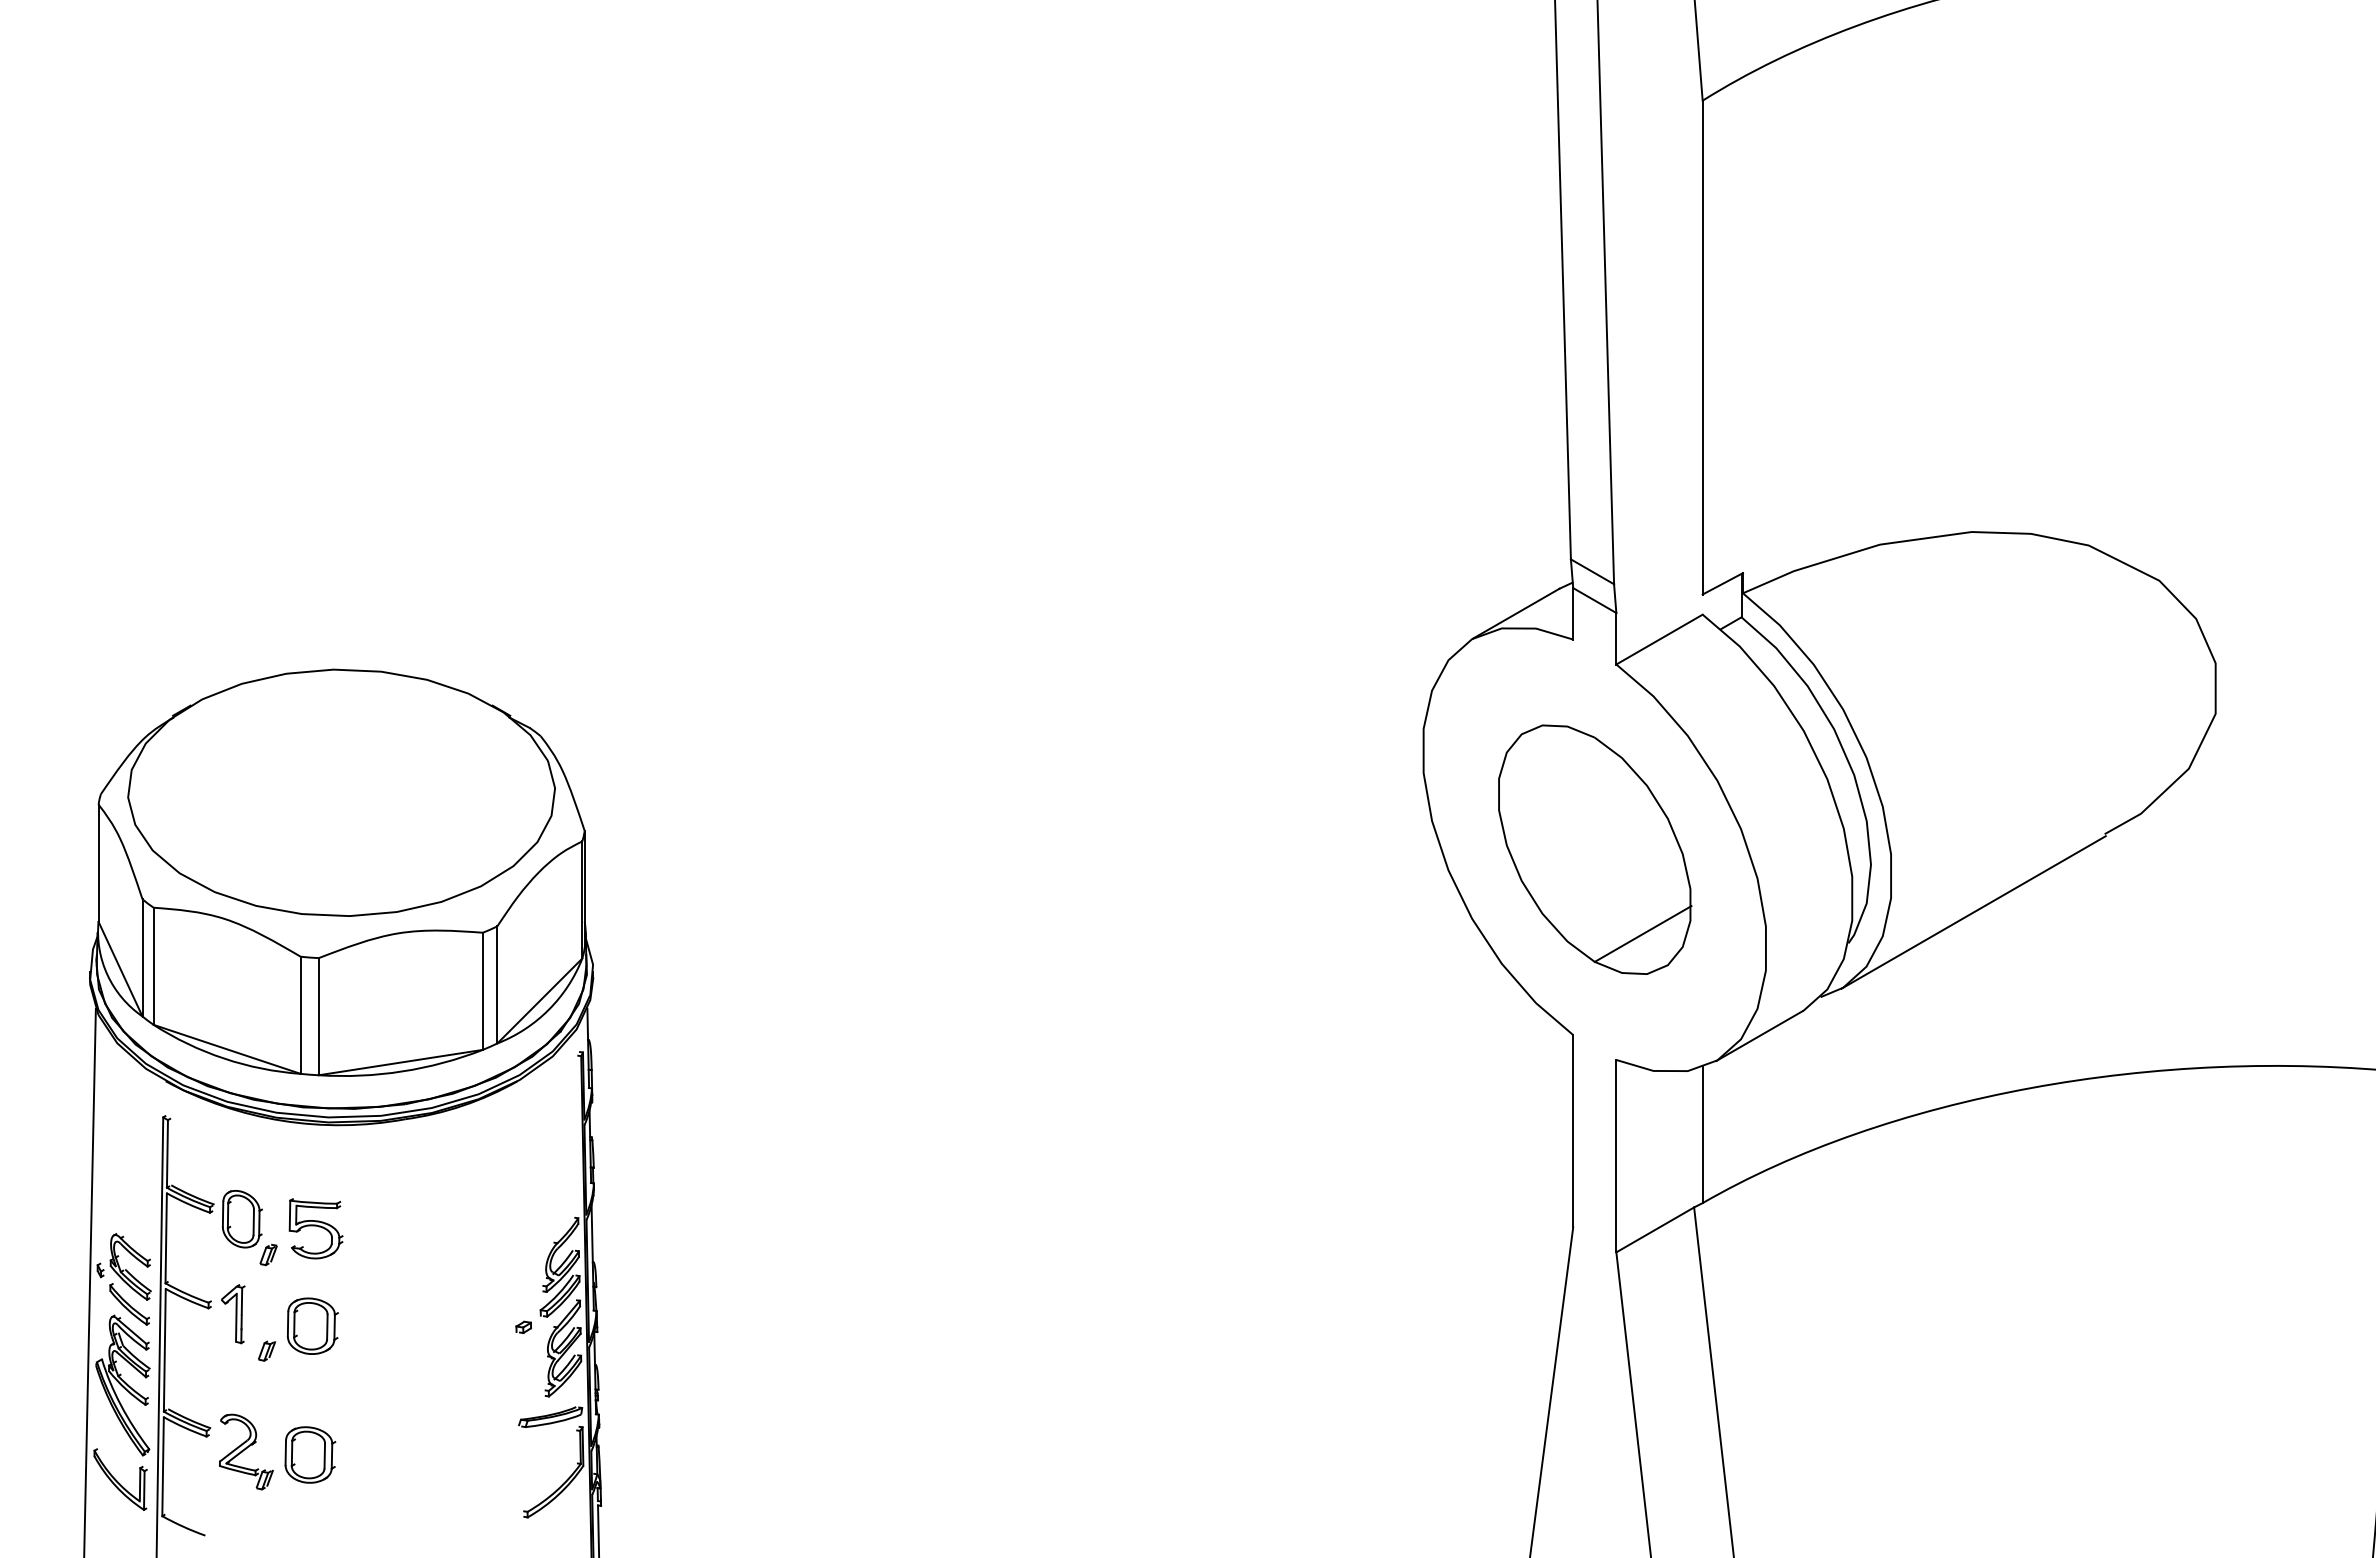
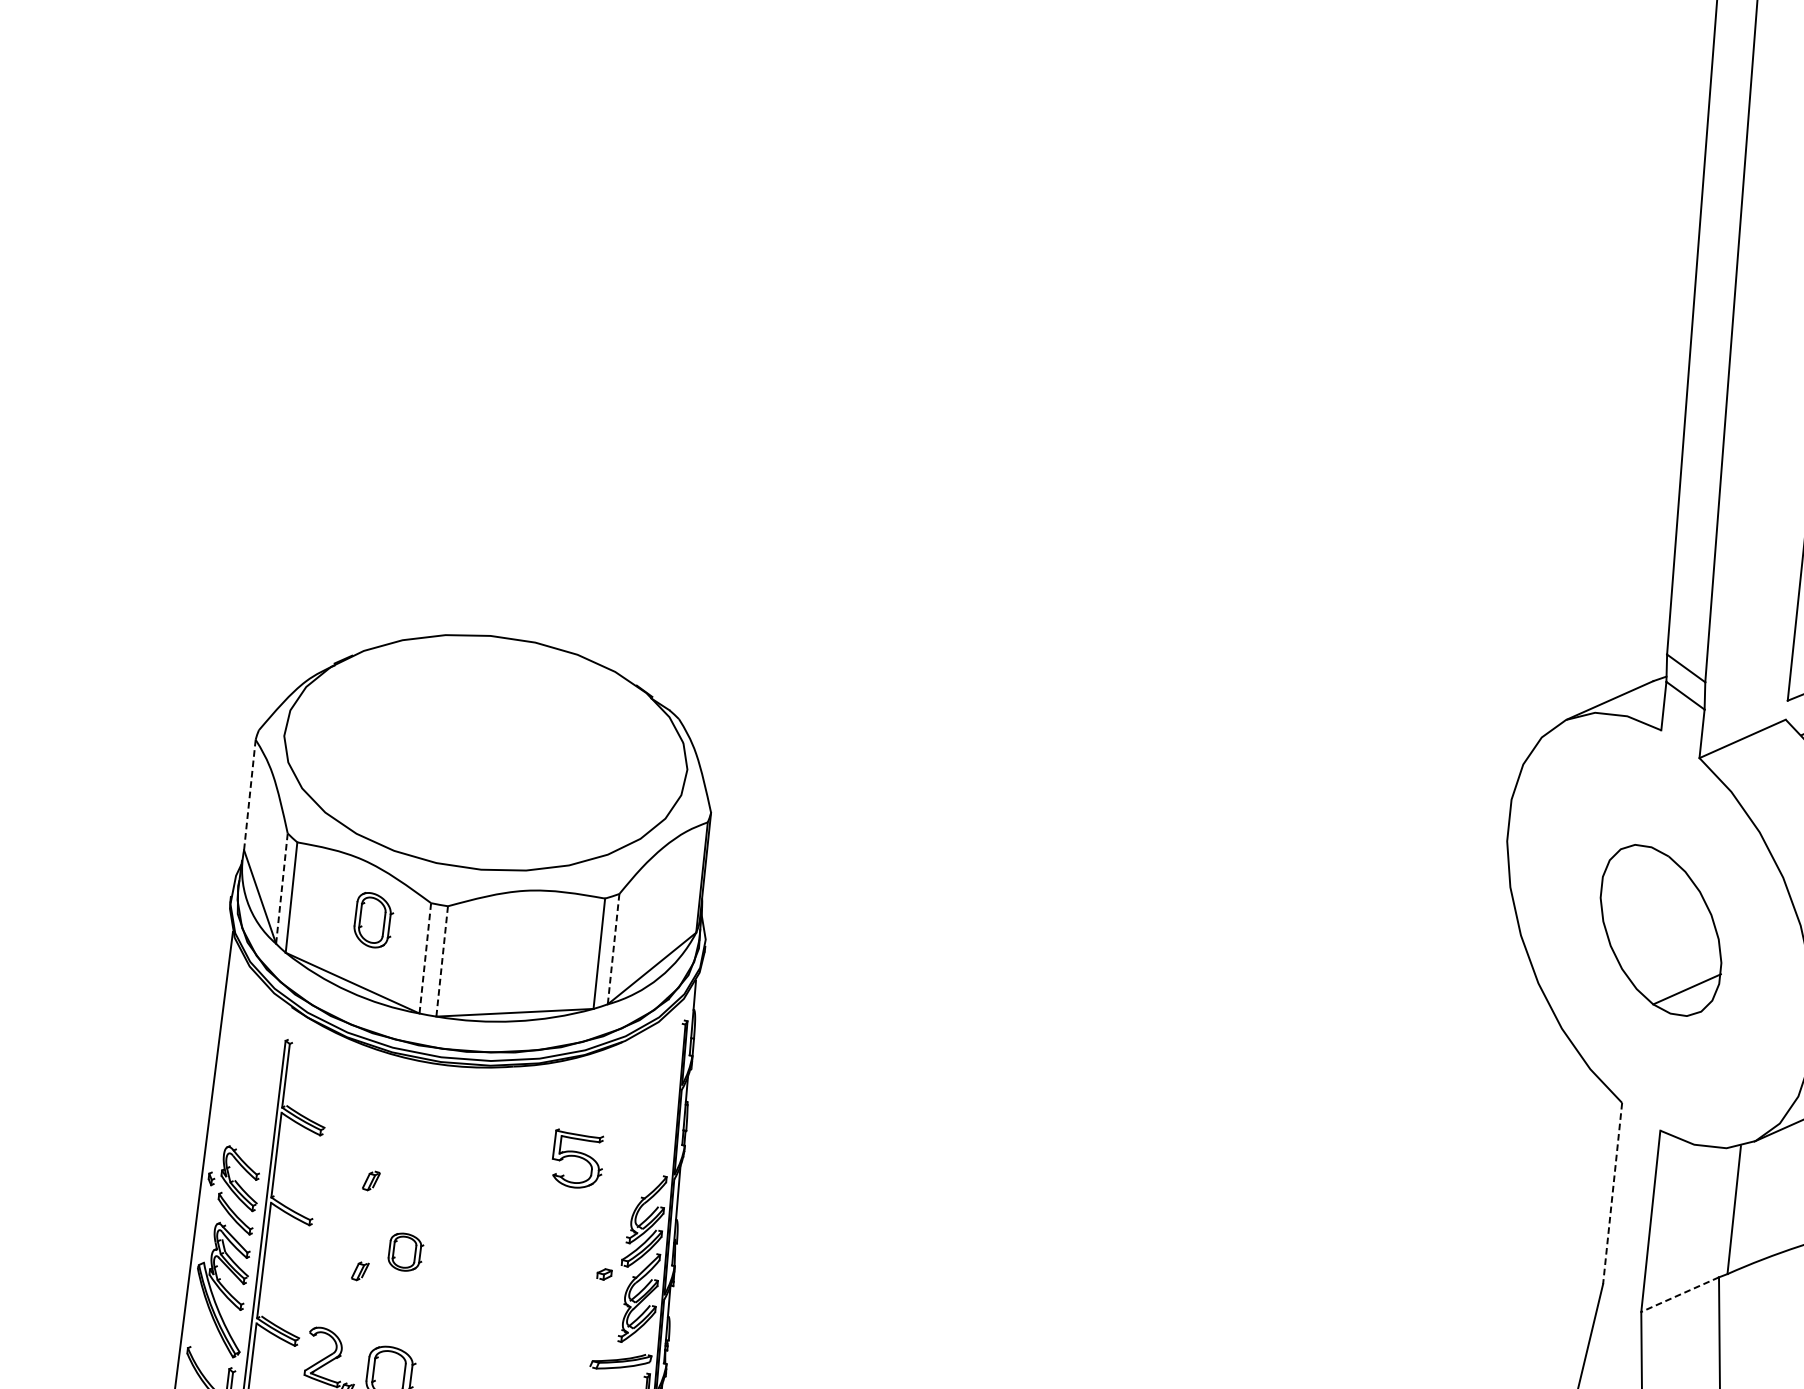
part: (1595, 849) -> (1661, 930), size x0.7
line: (98, 863) -> (249, 795), solid -> dashed
line: (142, 957) -> (281, 888), solid -> dashed
line: (497, 984) -> (613, 948), solid -> dashed
line: (300, 1015) -> (425, 958), solid -> dashed
line: (318, 1016) -> (441, 961), solid -> dashed
line: (1573, 1131) -> (1612, 1193), solid -> dashed
part: (241, 1219) -> (372, 920), moved
part: (315, 1228) -> (577, 1159), moved
line: (1655, 1229) -> (1680, 1294), solid -> dashed
part: (233, 1314) -> (332, 1233), removed
part: (312, 1325) -> (405, 1251), size x0.7

